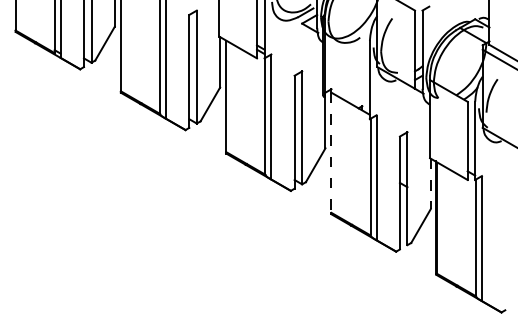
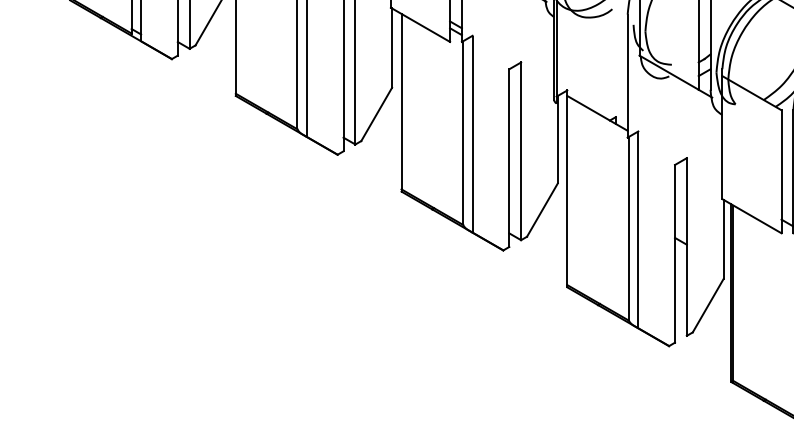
line: (331, 153) -> (567, 191), dashed -> solid
line: (430, 184) -> (723, 240), dashed -> solid

